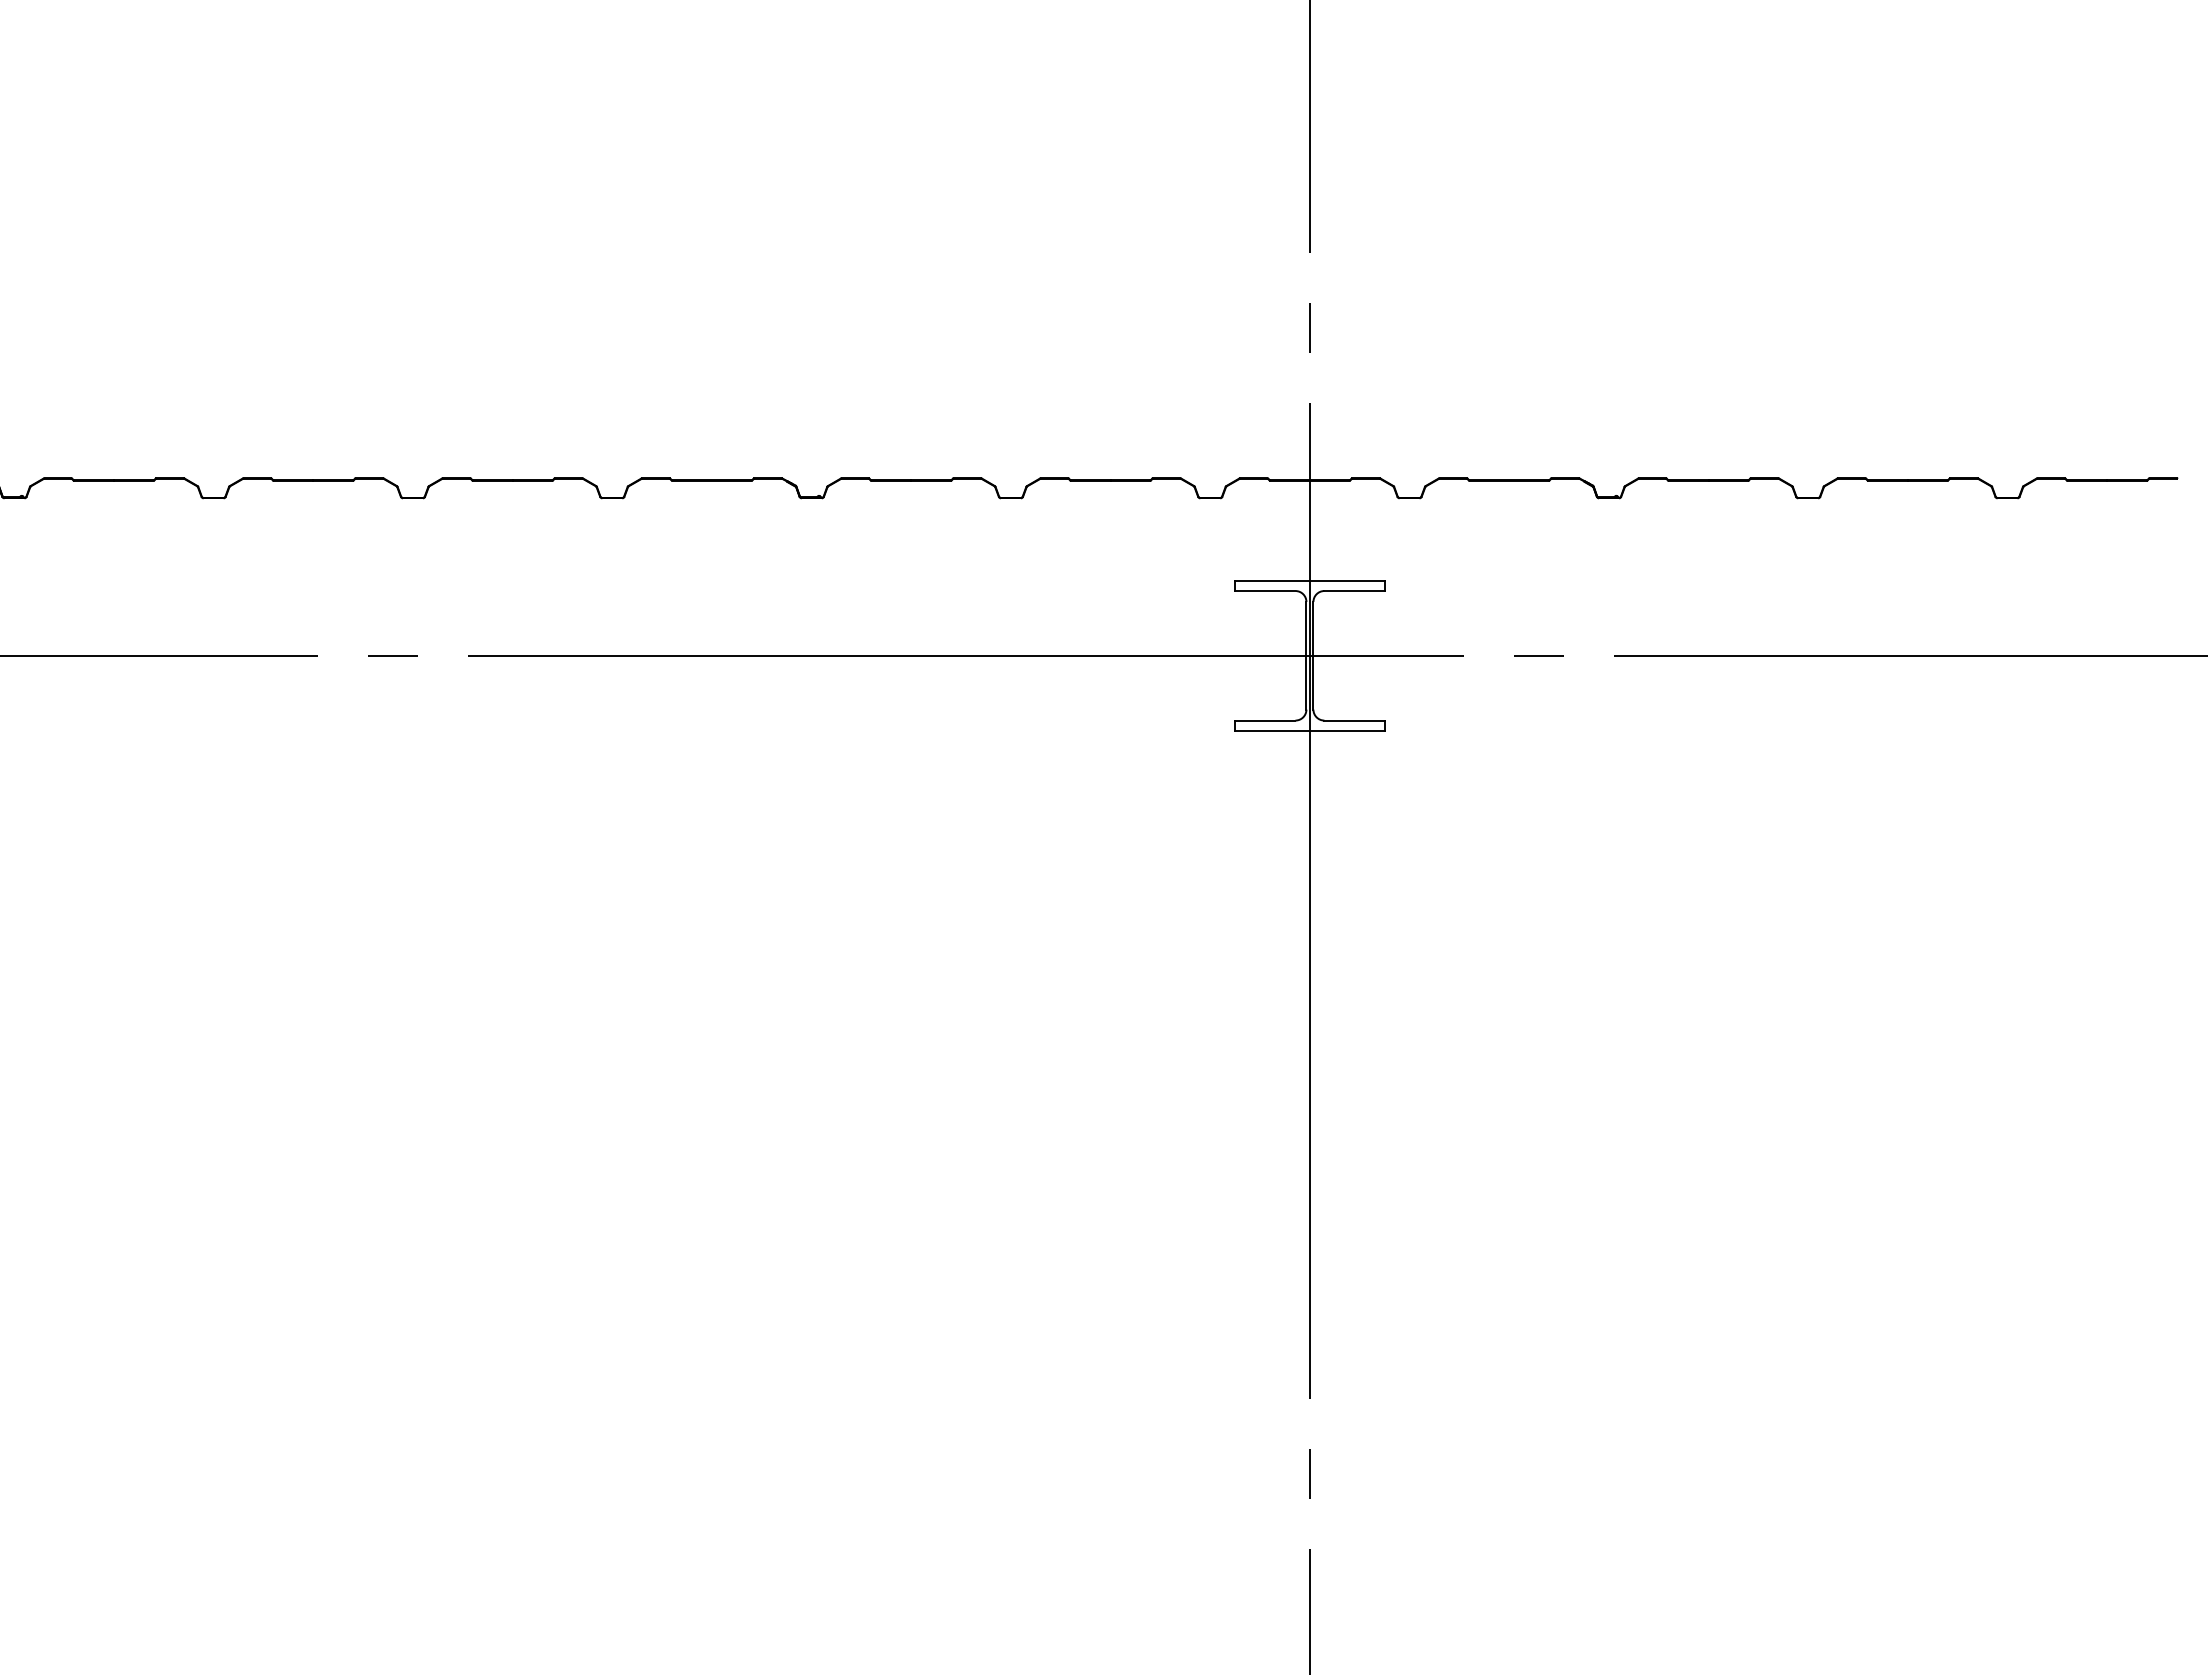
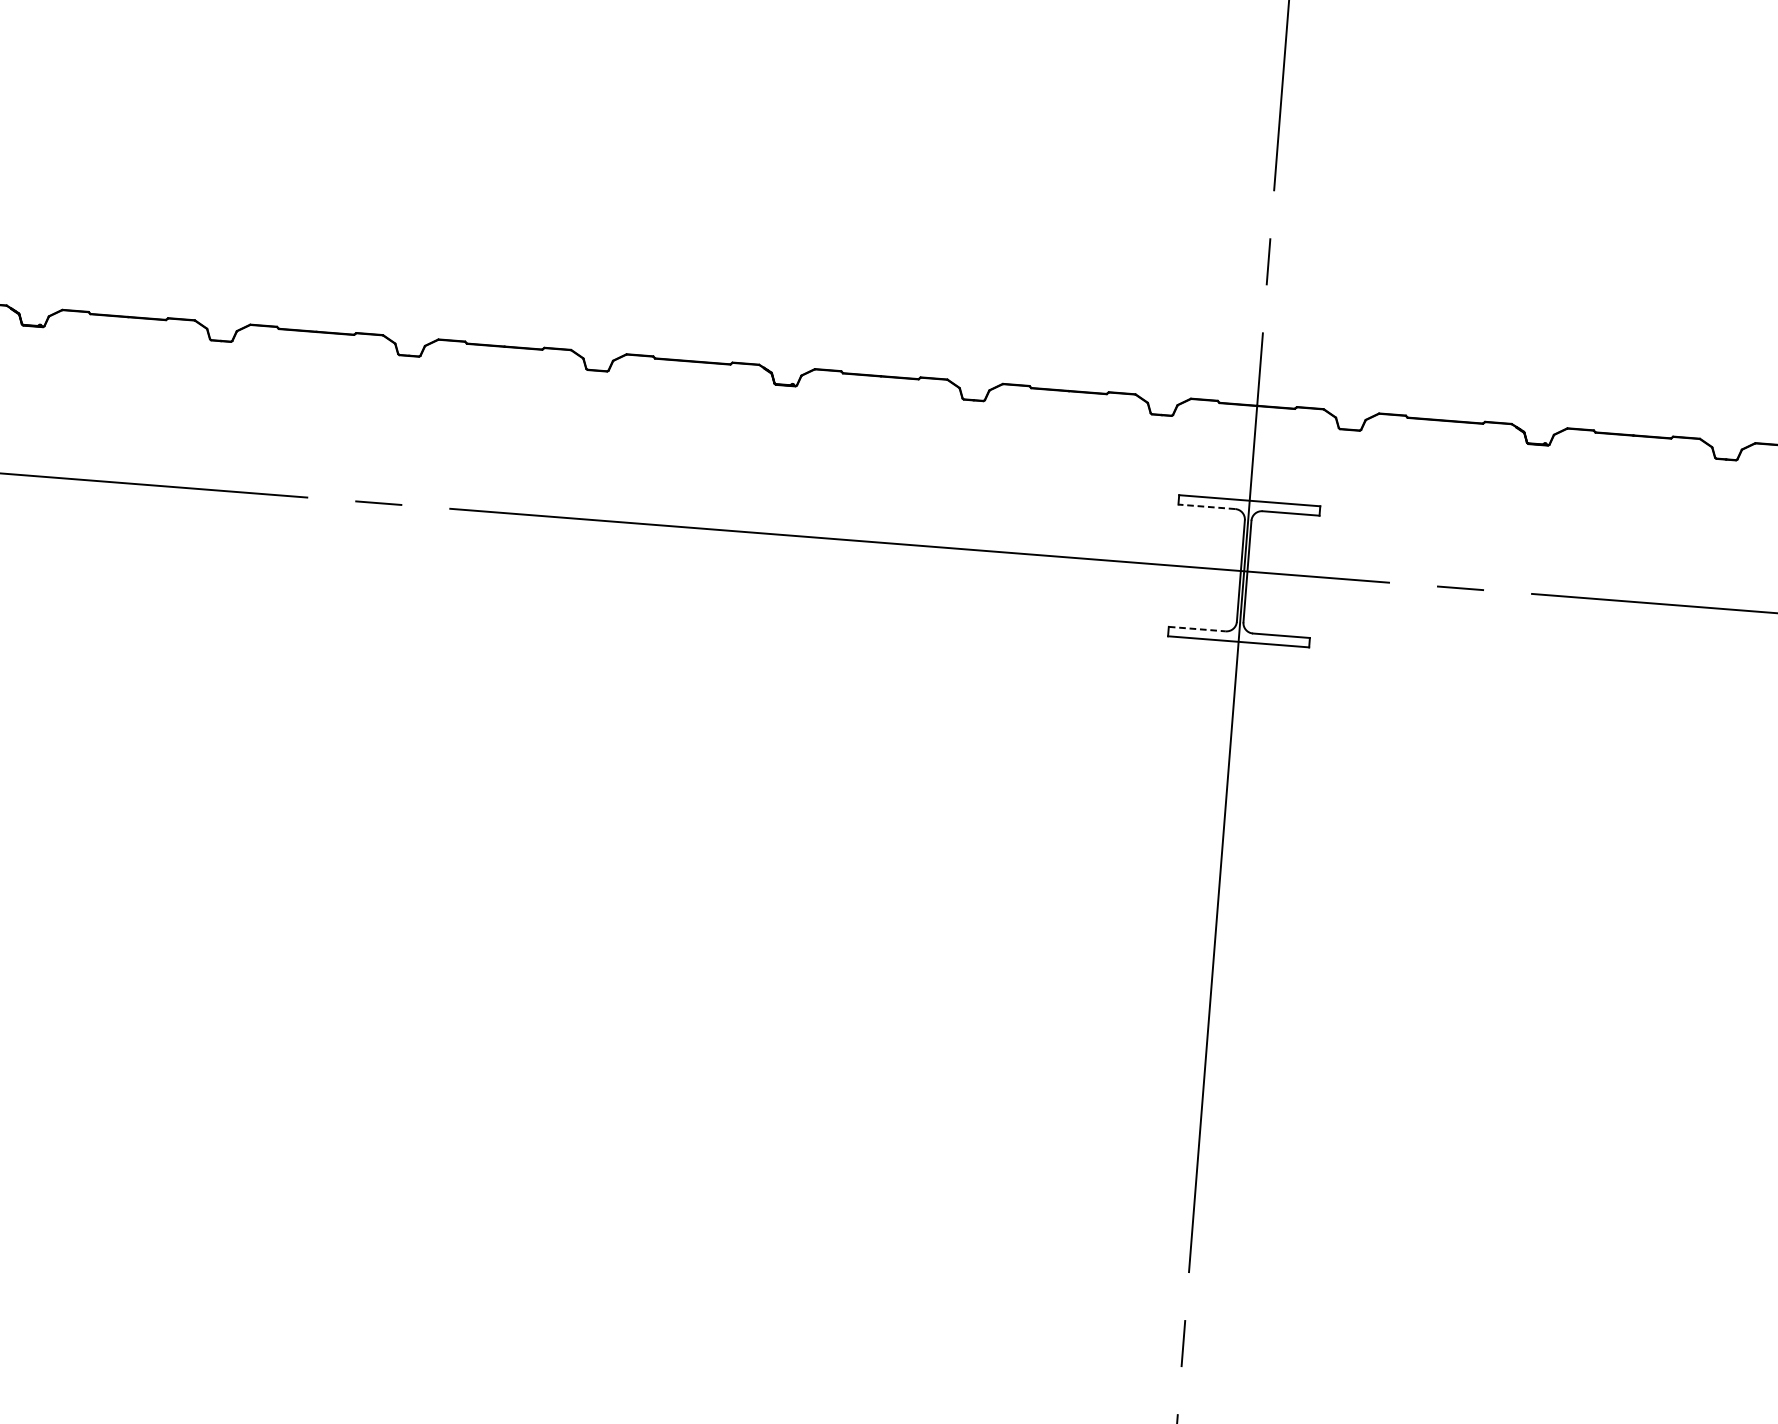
line: (1264, 591) -> (1206, 507), solid -> dashed
line: (1265, 720) -> (1197, 629), solid -> dashed

